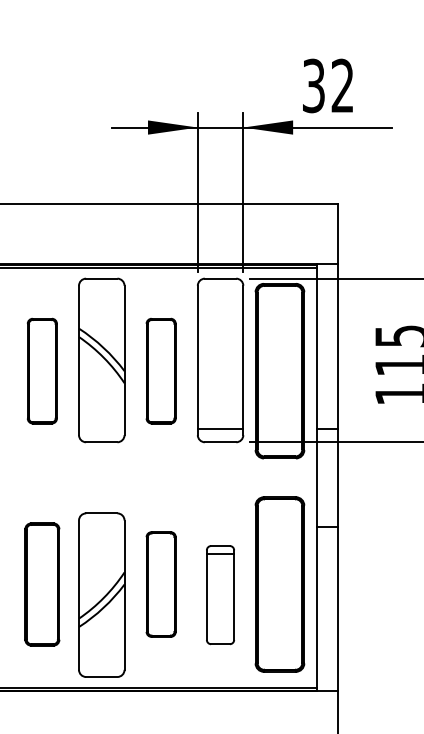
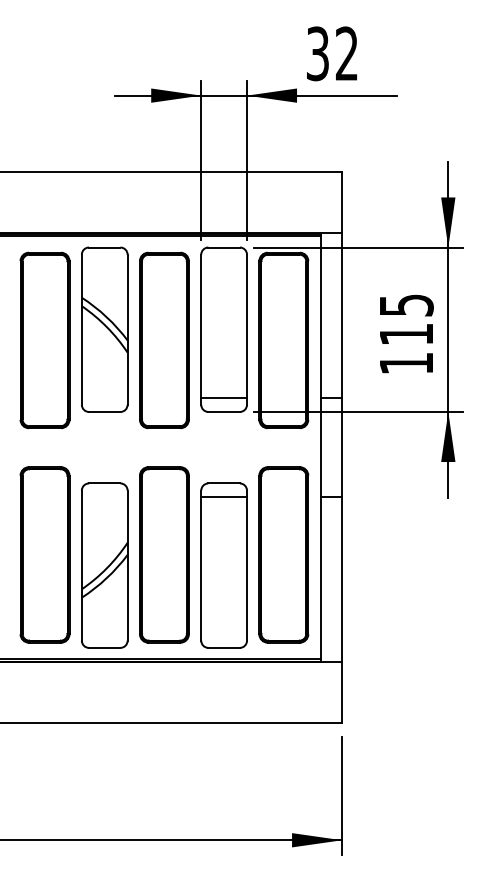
part: (41, 371) -> (44, 340), size x1.67
part: (161, 371) -> (164, 340), size x1.67
part: (41, 584) -> (44, 554), size x1.43
part: (161, 584) -> (164, 554), size x1.67
part: (219, 595) -> (223, 565), size x1.67

